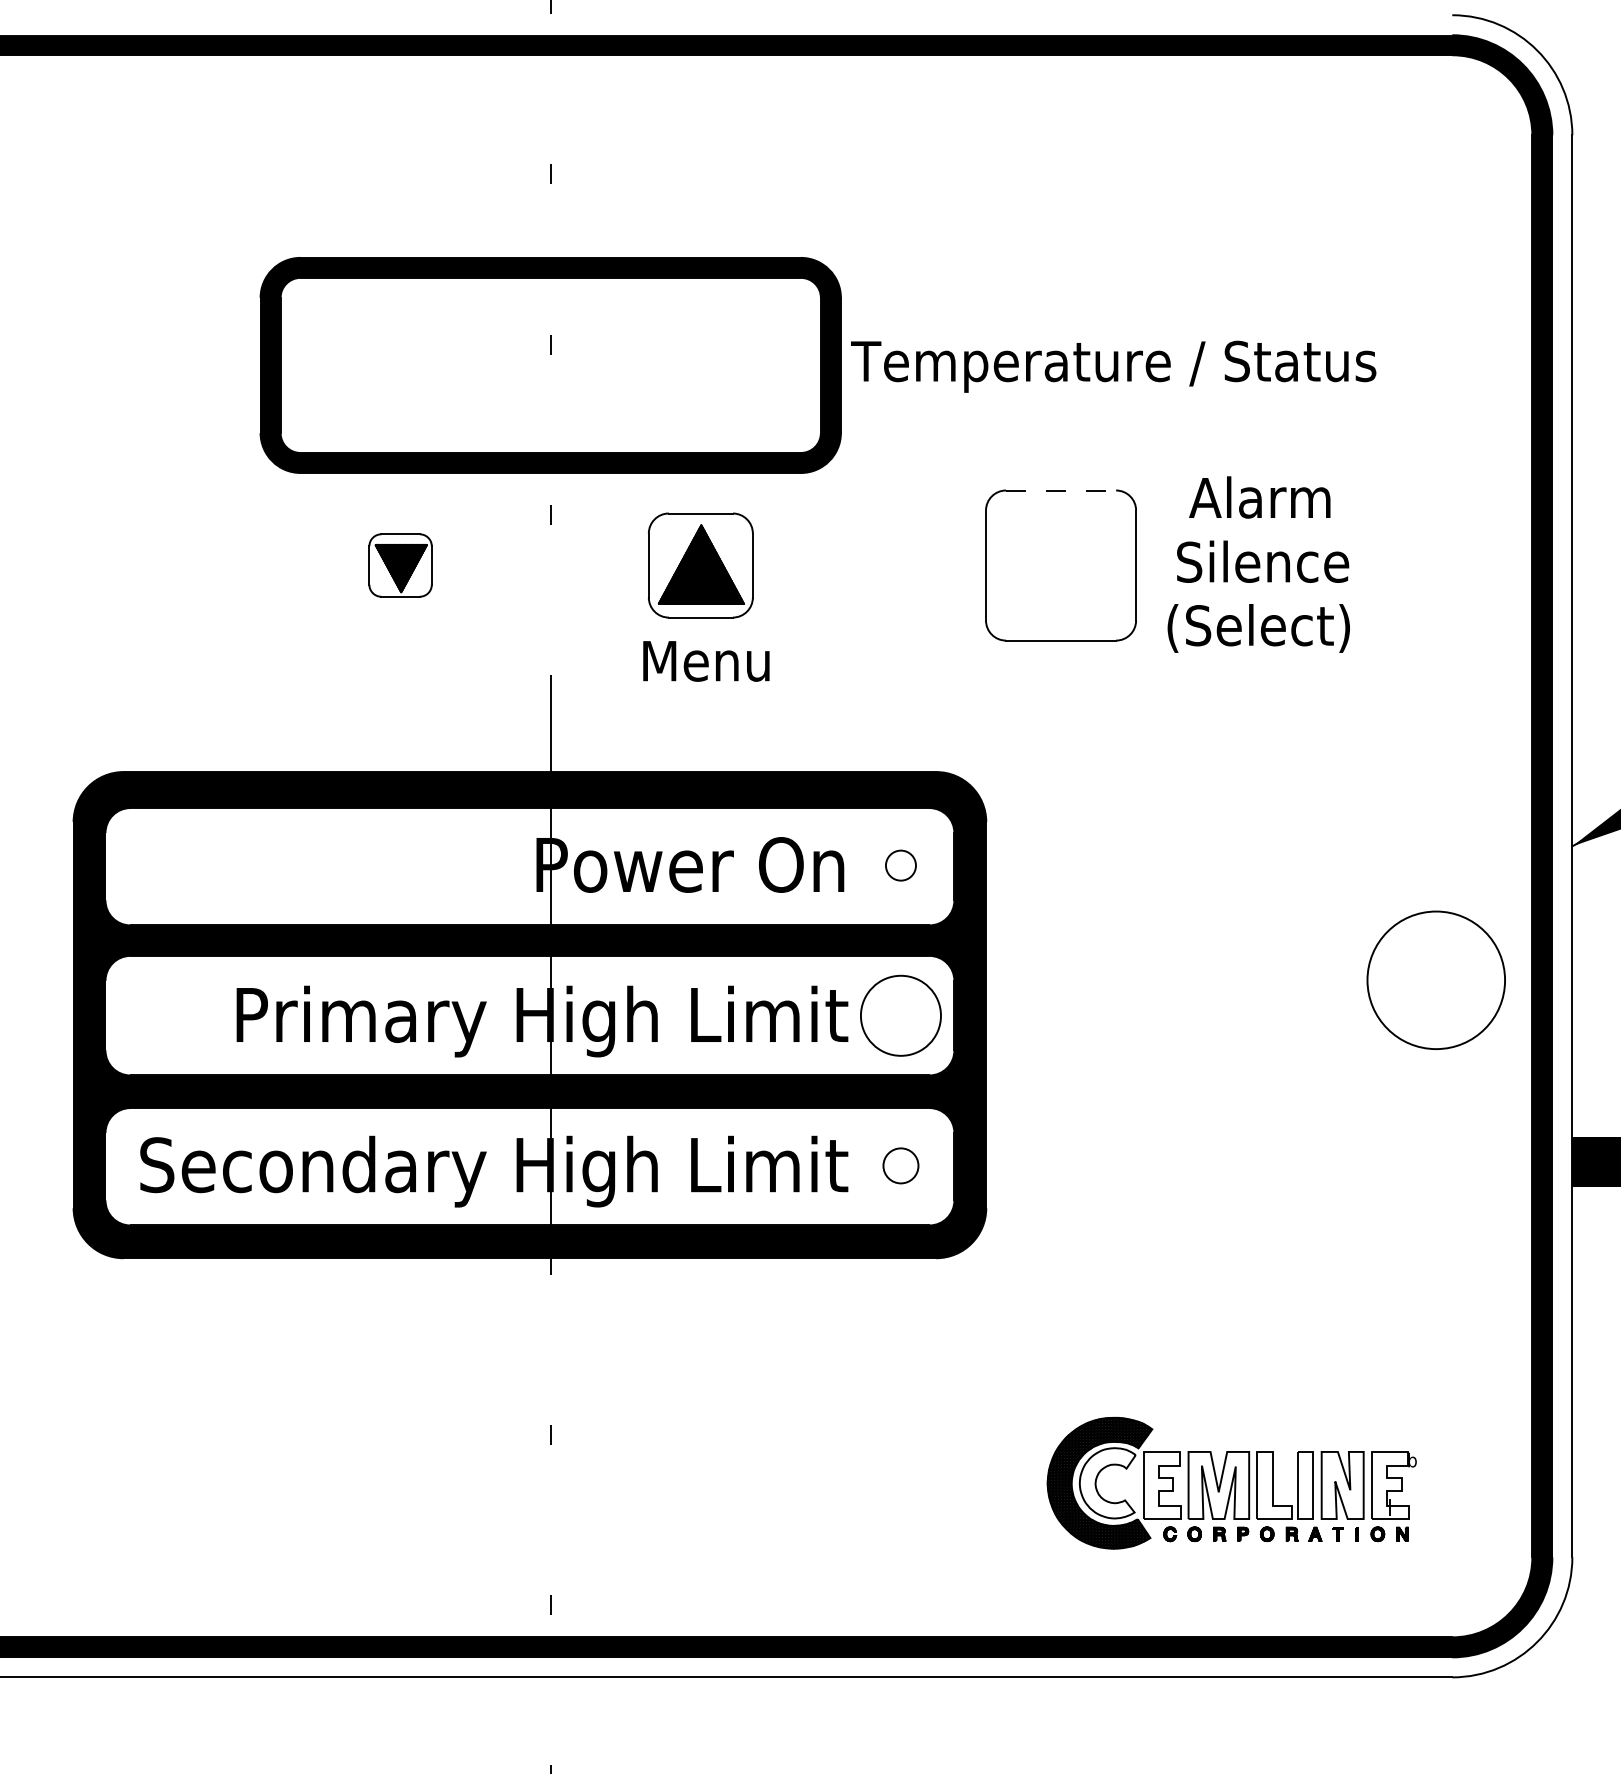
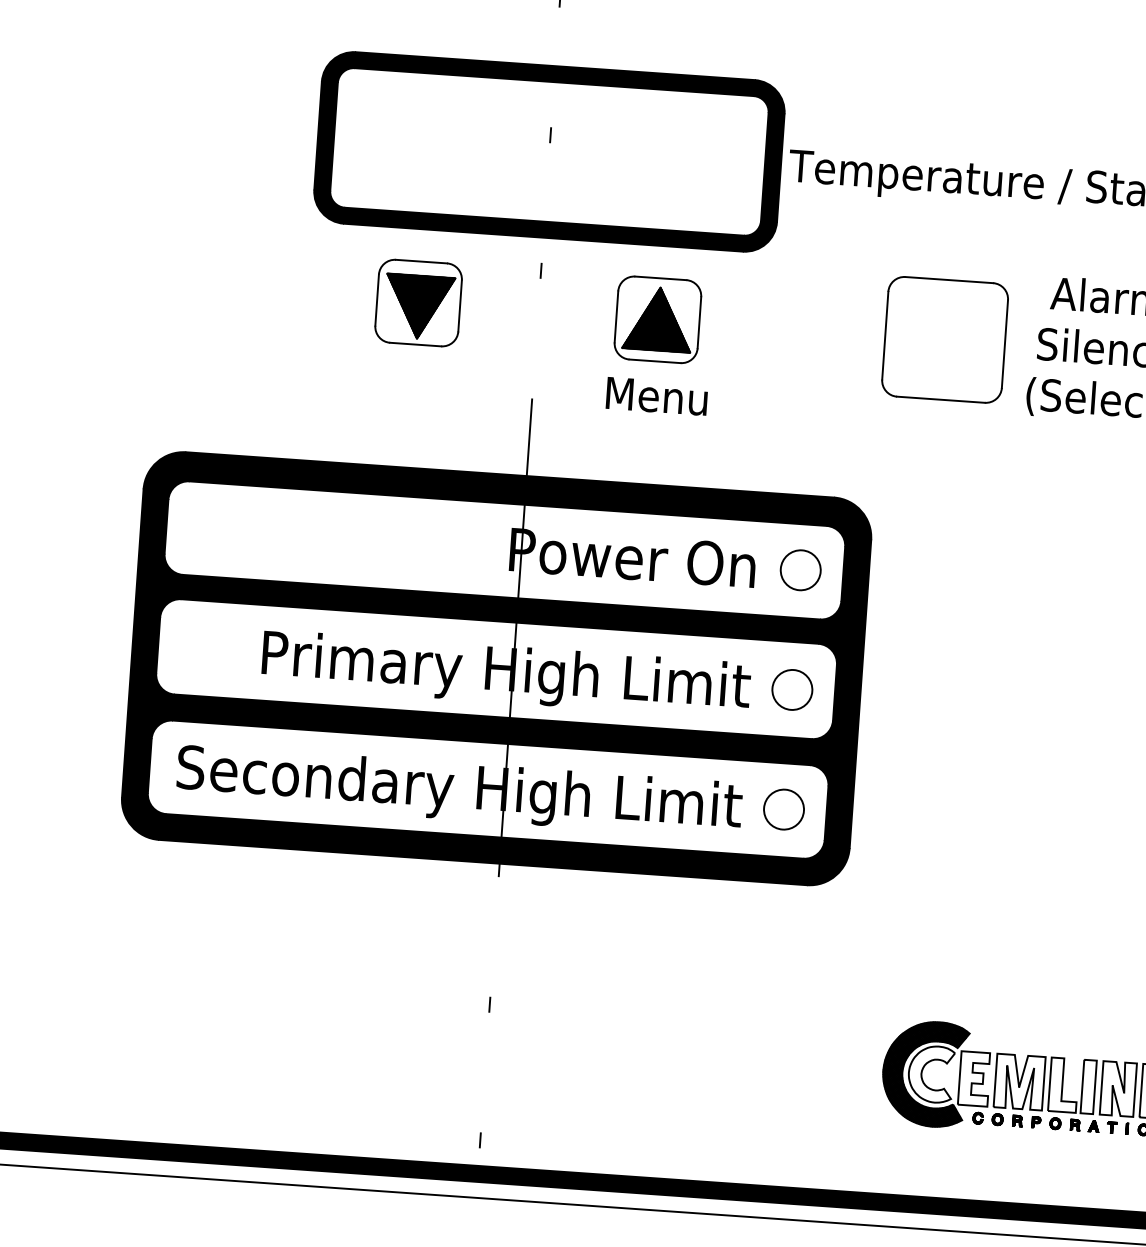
line: (1061, 490) -> (949, 280), dashed -> solid
part: (400, 565) -> (418, 303), size x1.67
circle: (900, 865) -> (800, 570), size x1.67
circle: (900, 1015) -> (792, 689), size x0.62
circle: (900, 1165) -> (783, 809), size x1.43

